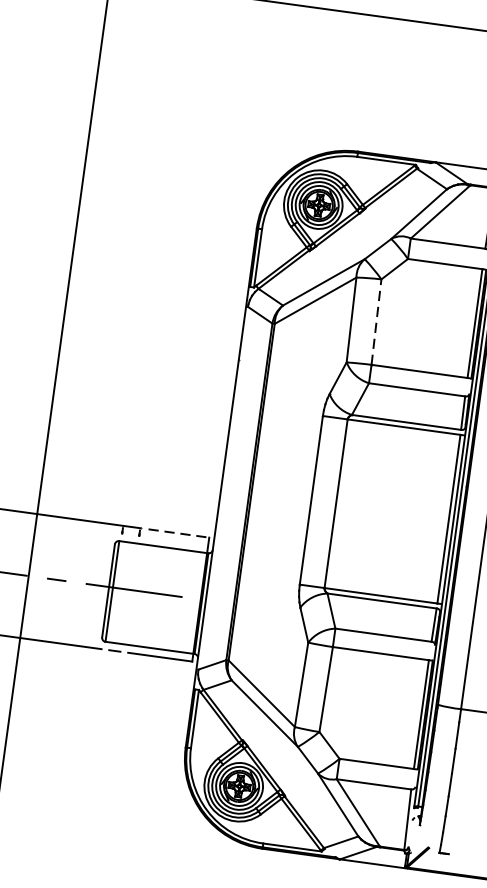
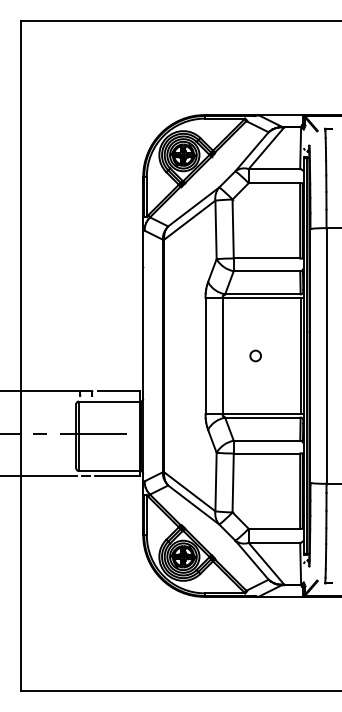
line: (377, 321) -> (233, 228), dashed -> solid
circle: (383, 509) -> (255, 355), added
line: (178, 533) -> (118, 390), dashed -> solid

